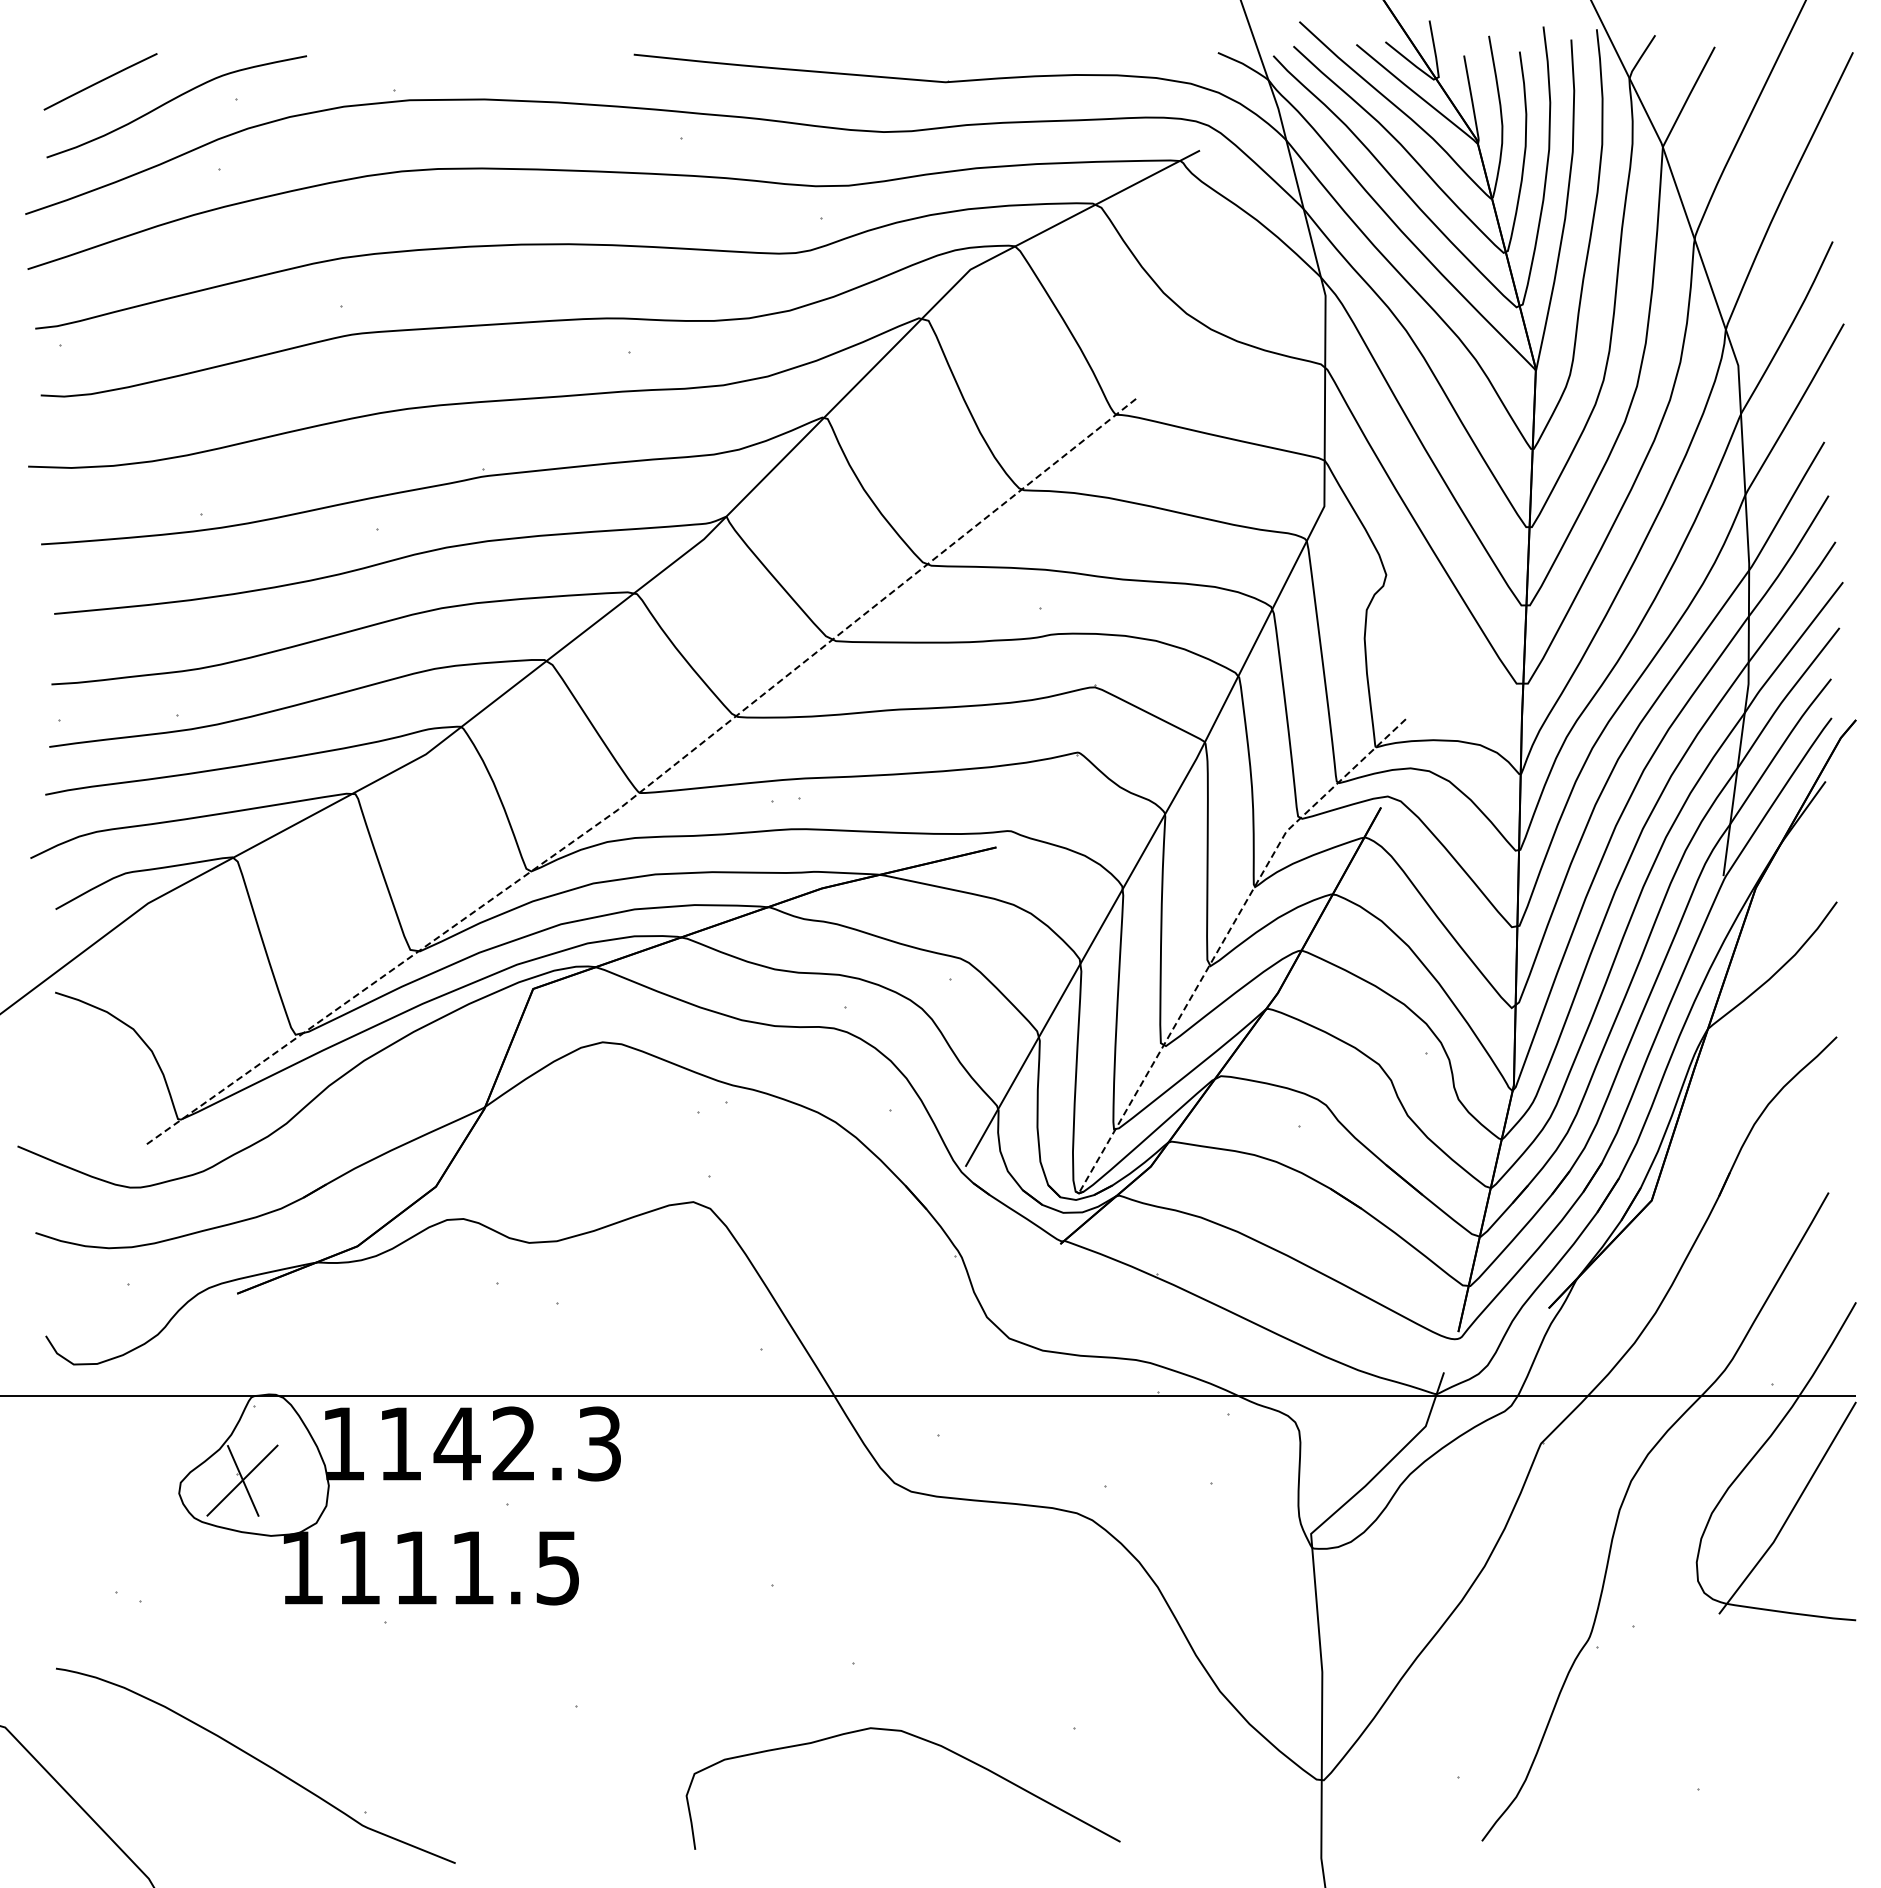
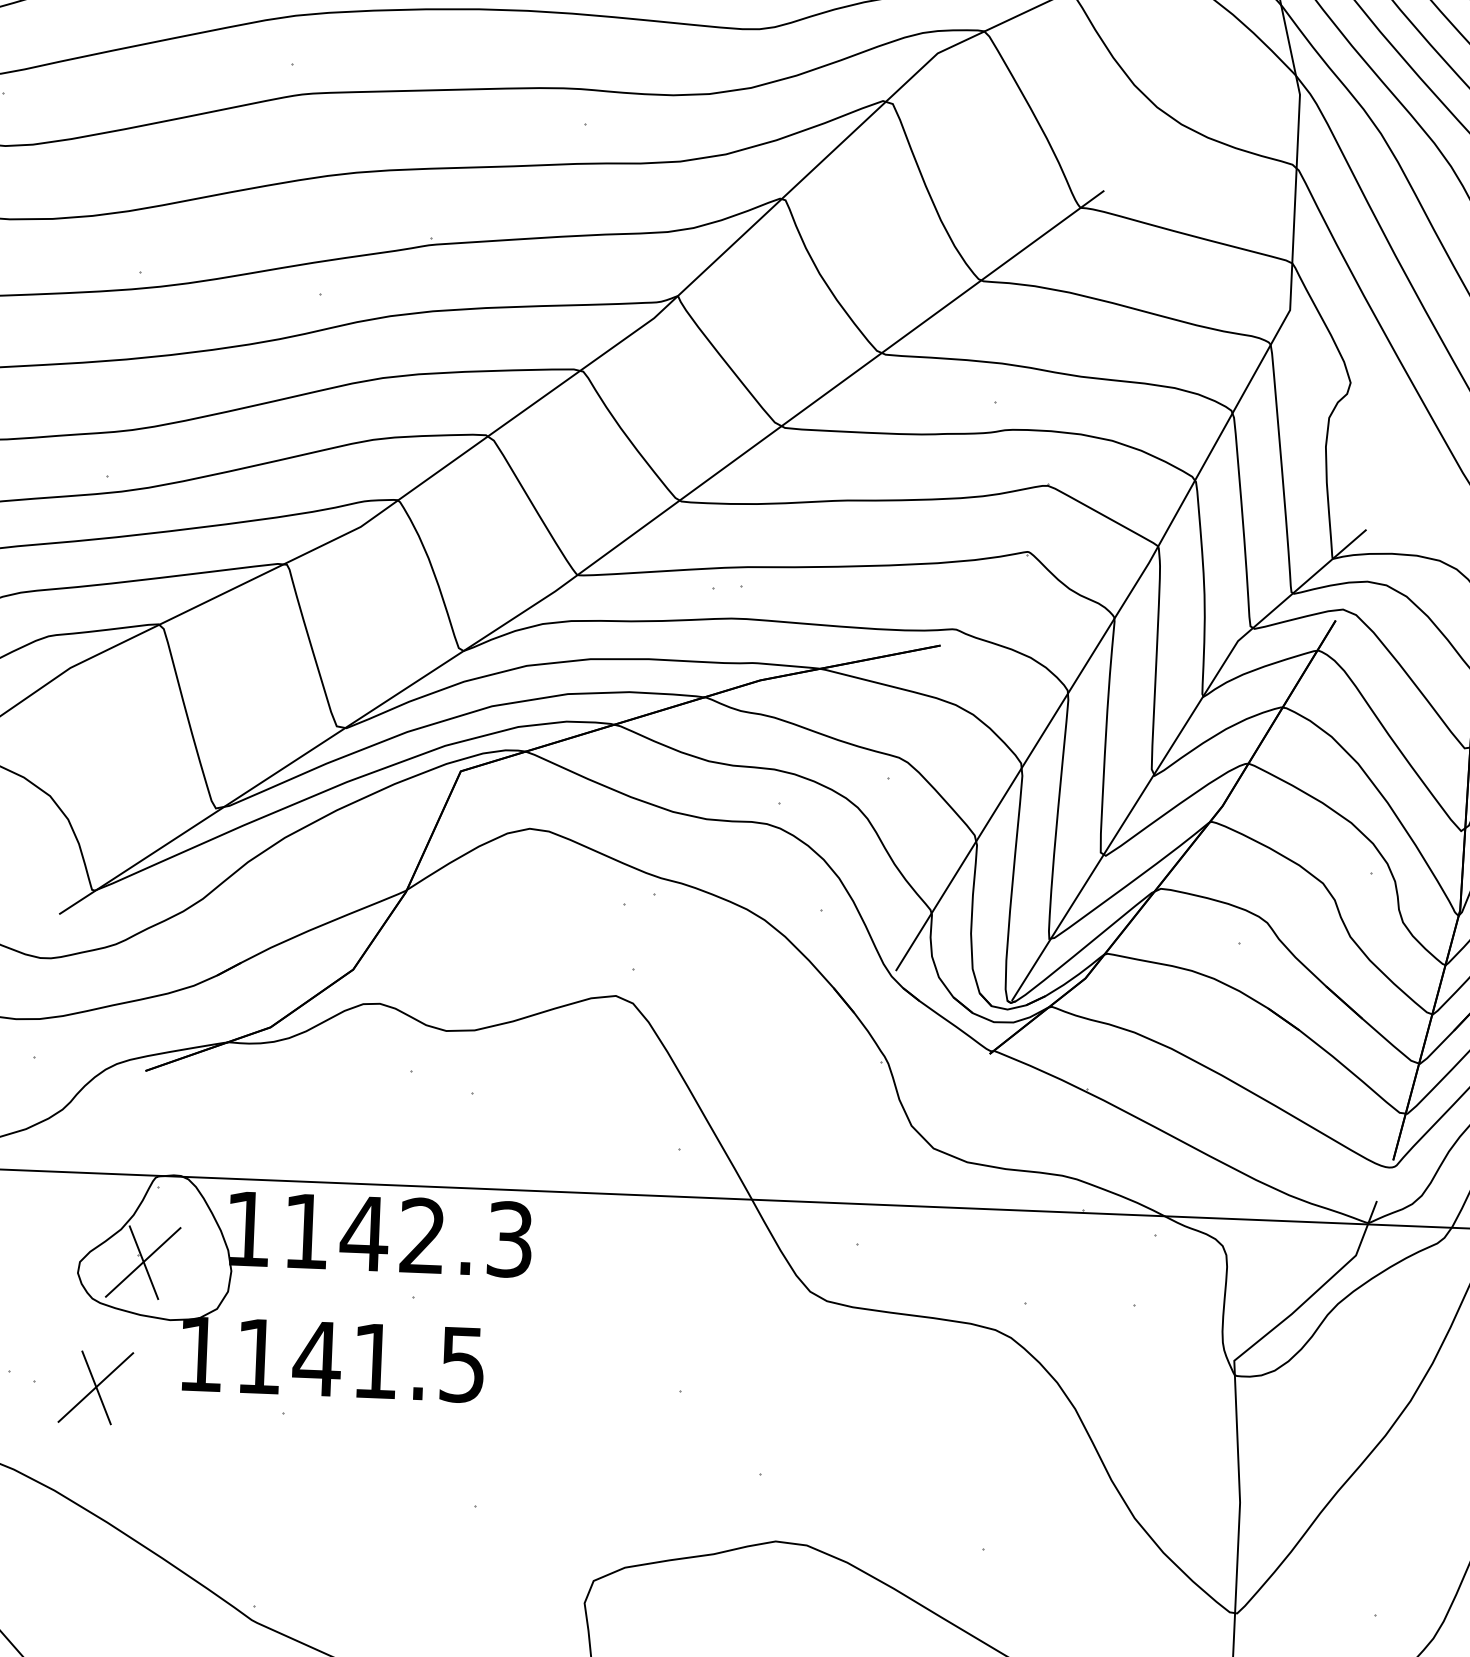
line: (651, 783) -> (590, 565), dashed -> solid
line: (1224, 938) -> (1170, 748), dashed -> solid
text: (415, 1567) -> (316, 1358), 1111.5 -> 1141.5
part: (201, 1604) -> (96, 1387), added

